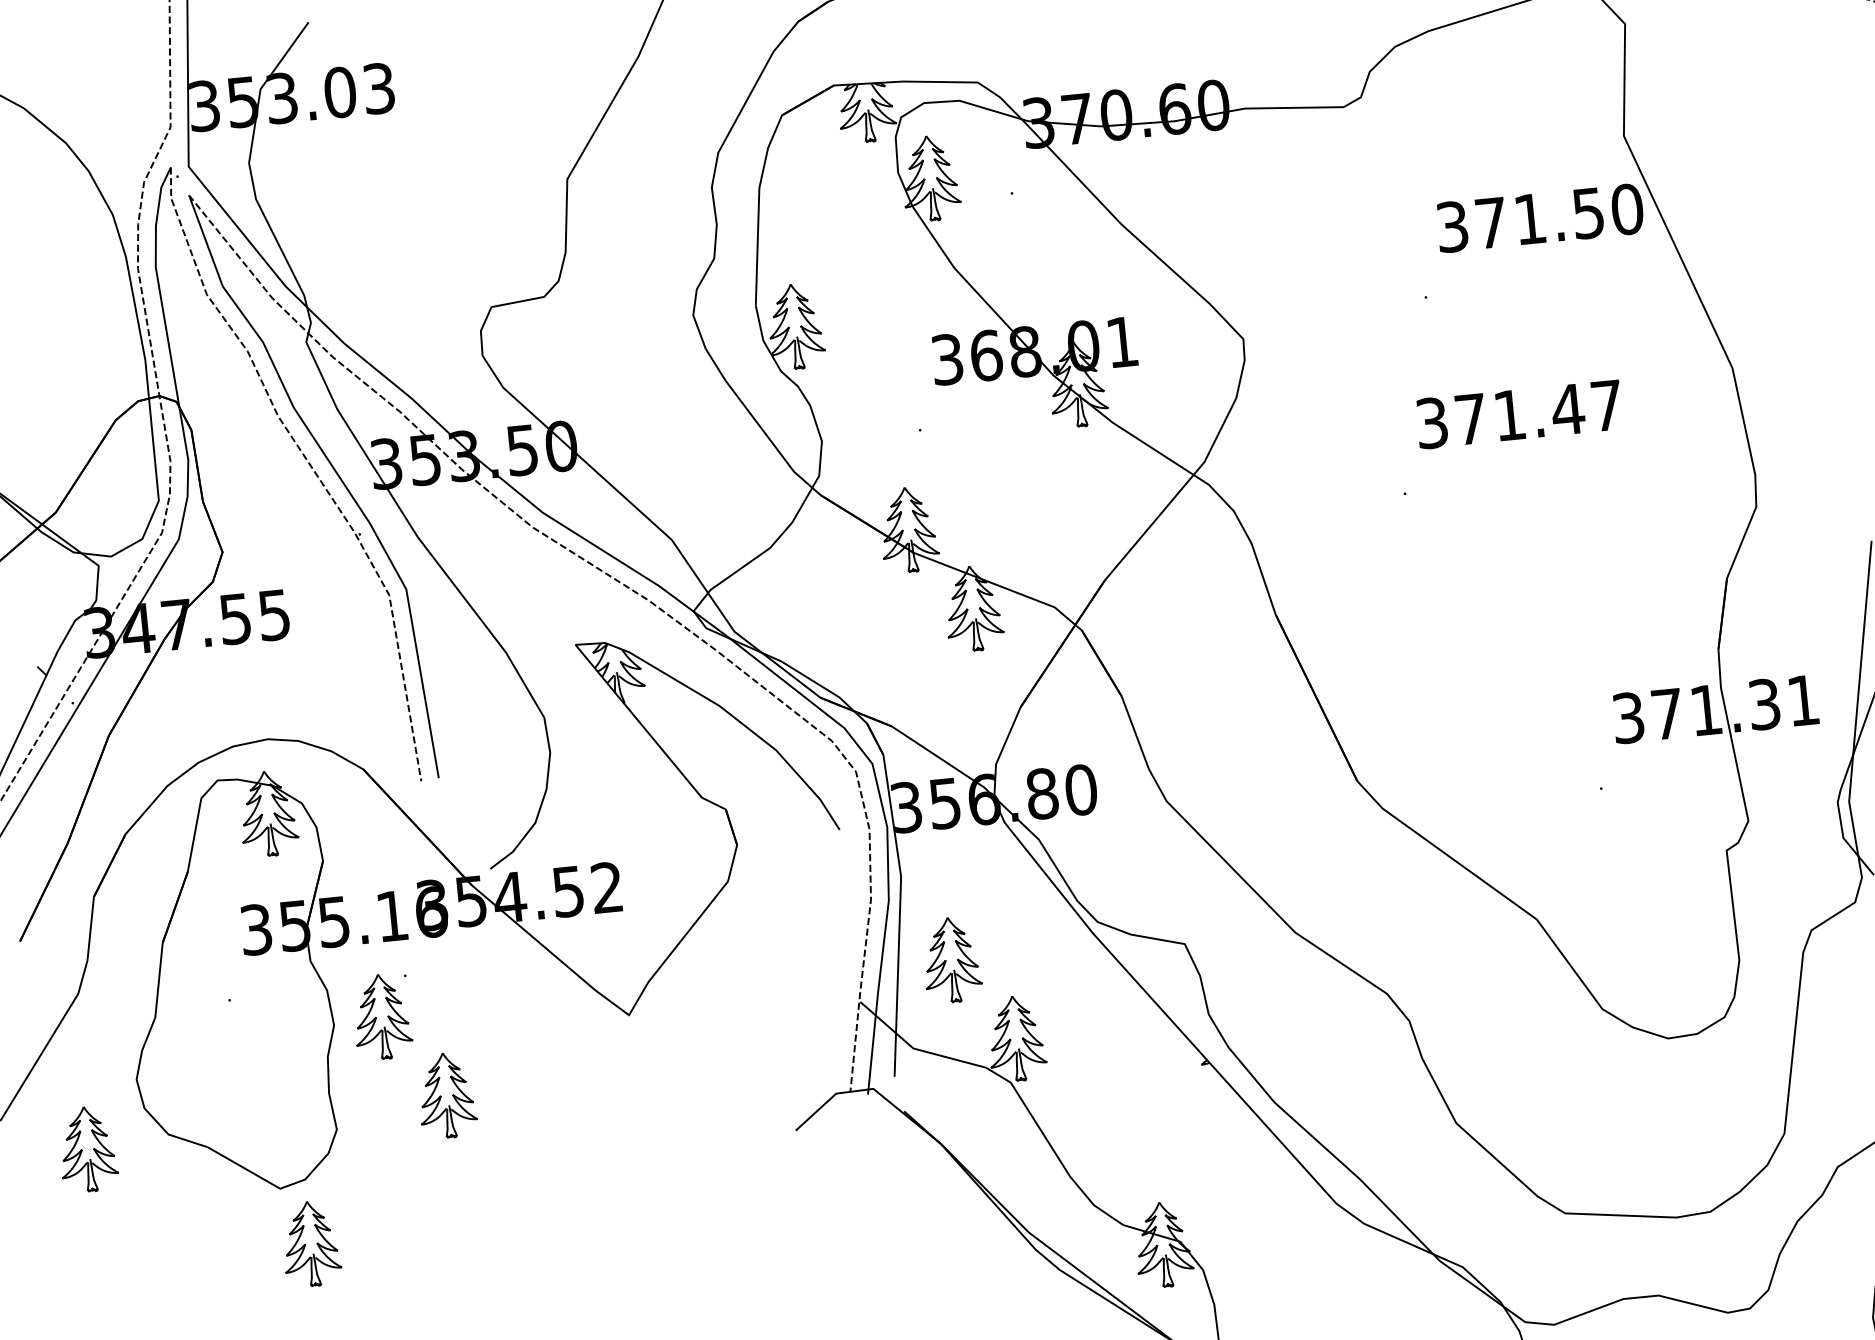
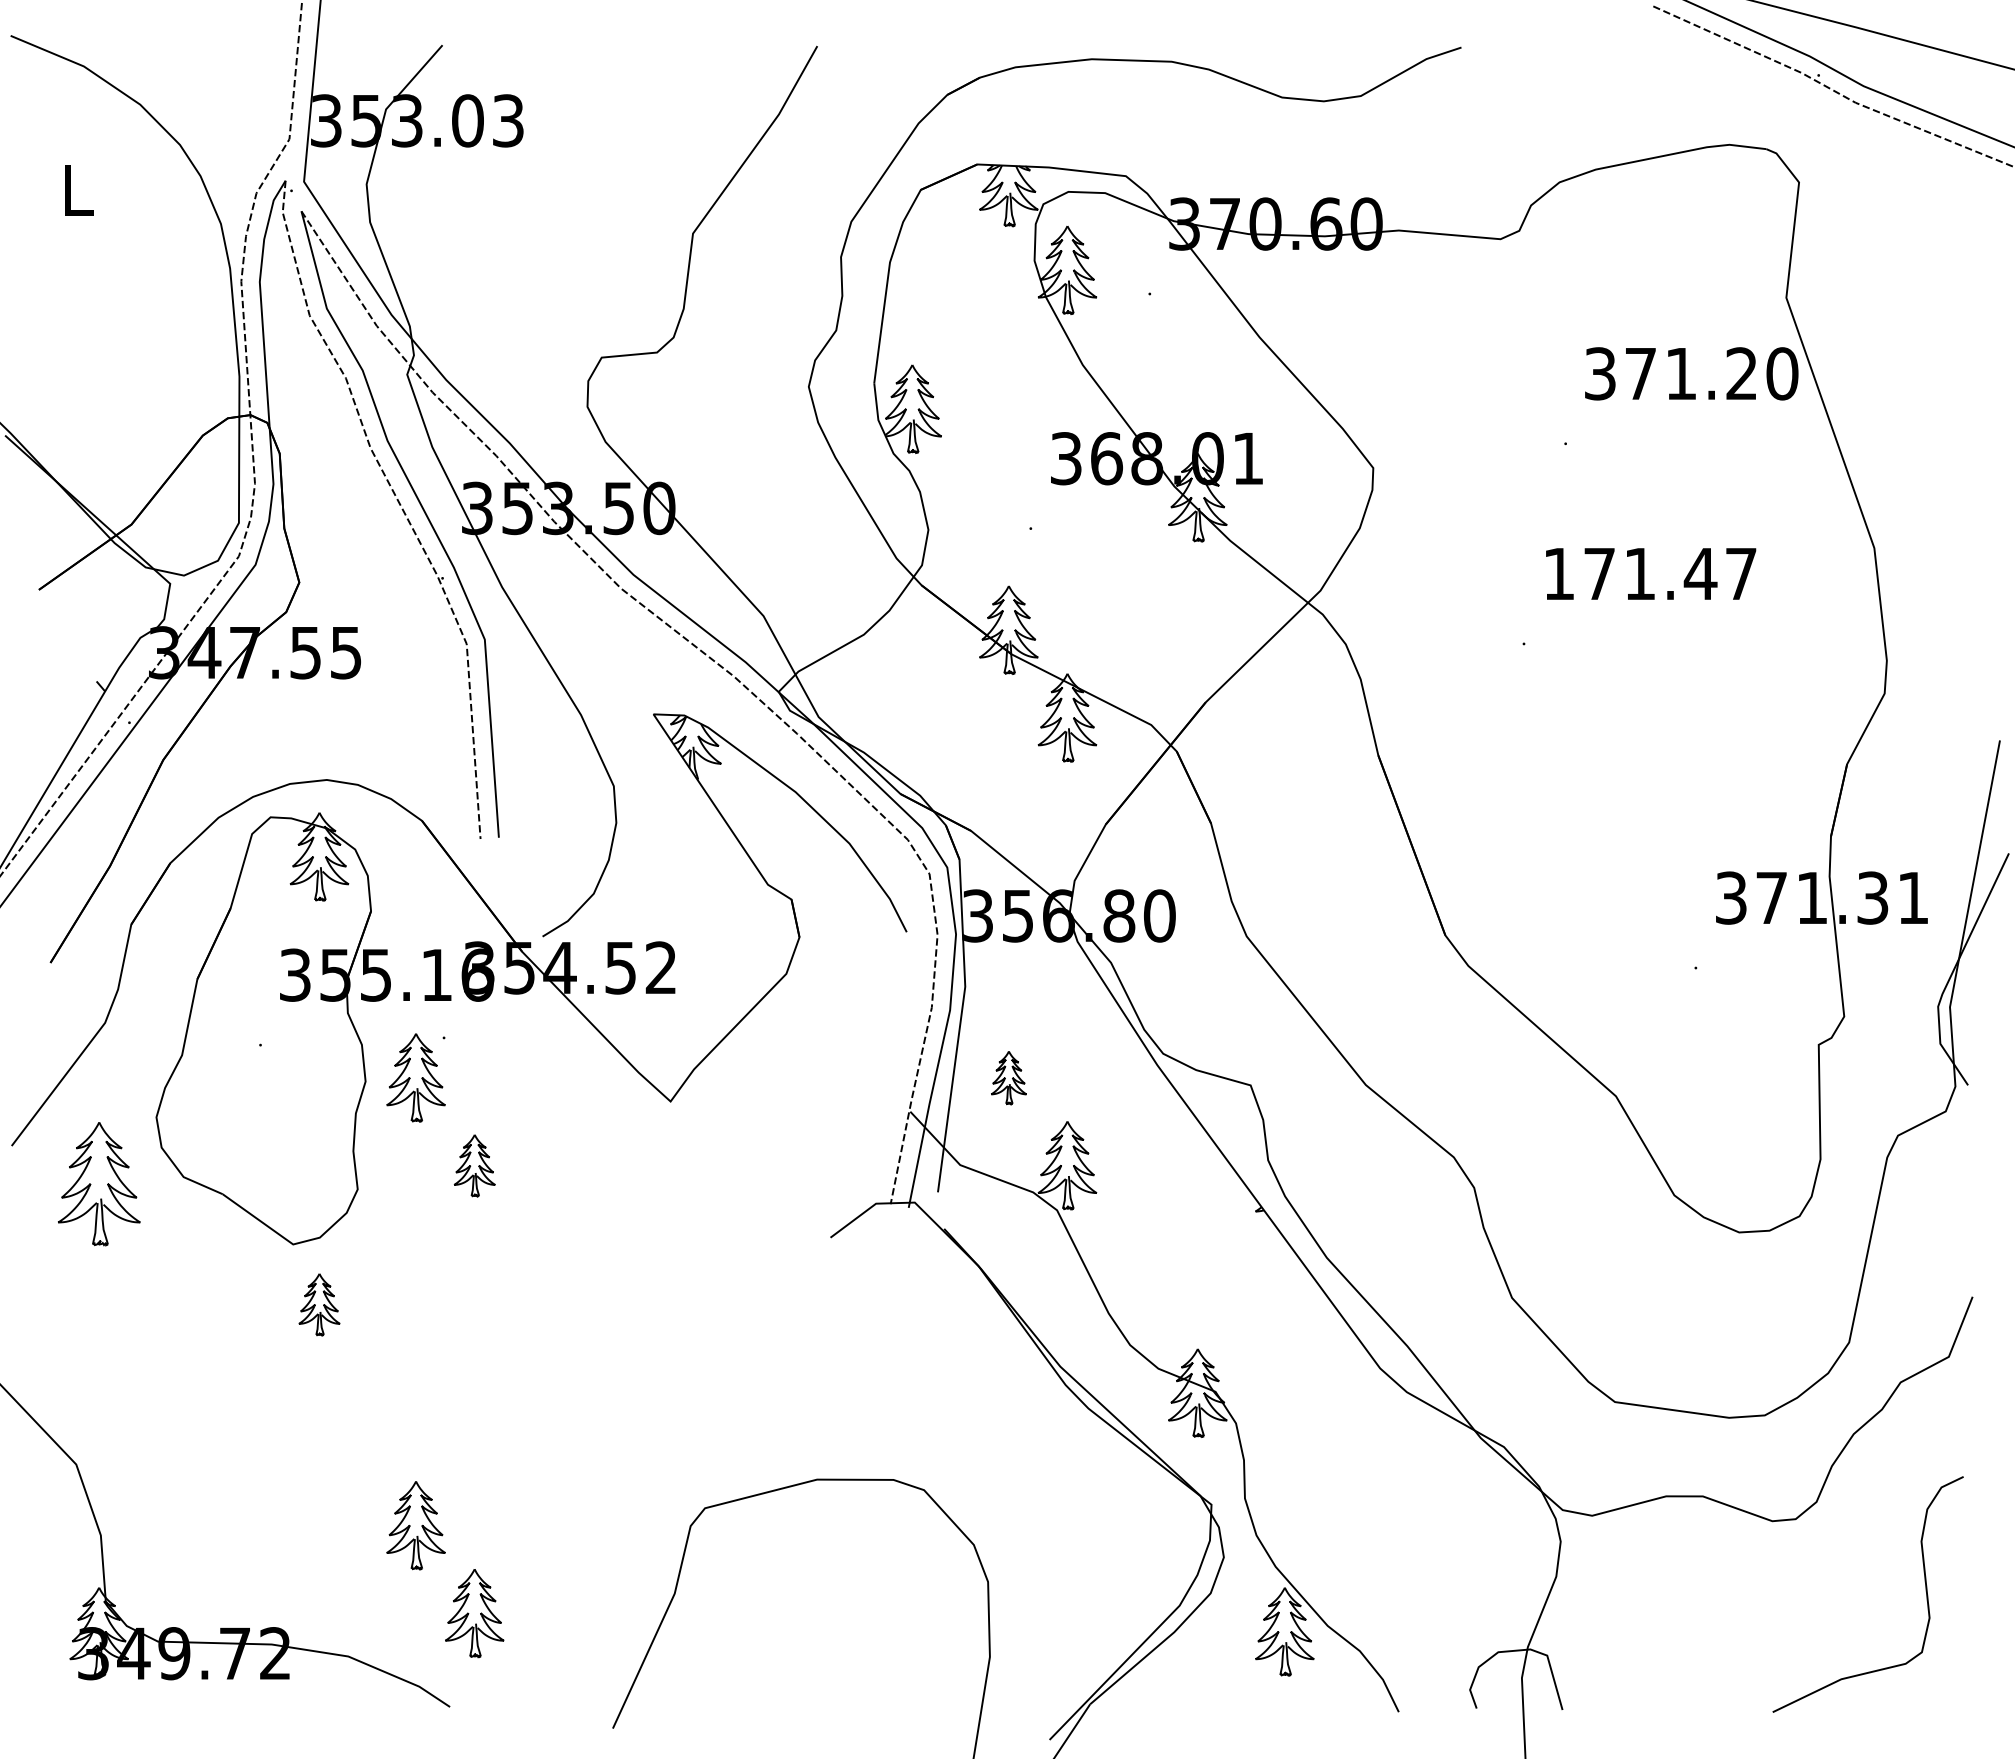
text: (1588, 213) -> (1741, 373), 371.50 -> 371.20
text: (1432, 422) -> (1559, 573), 371.47 -> 171.47
part: (951, 959) -> (1008, 1077), size x0.6
part: (446, 1095) -> (474, 1165), size x0.7
part: (87, 1148) -> (98, 1183), size x1.4
part: (311, 1243) -> (319, 1304), size x0.7

